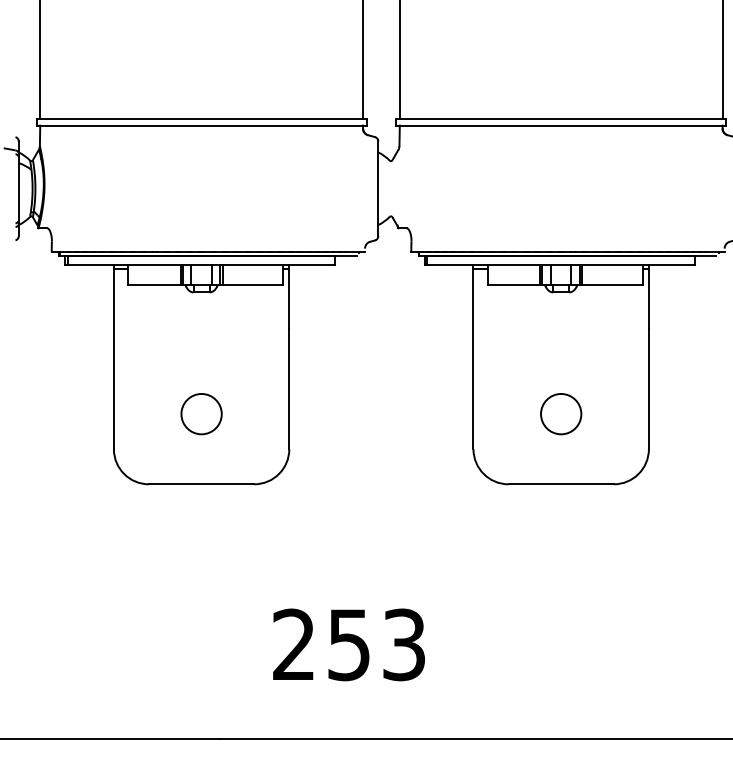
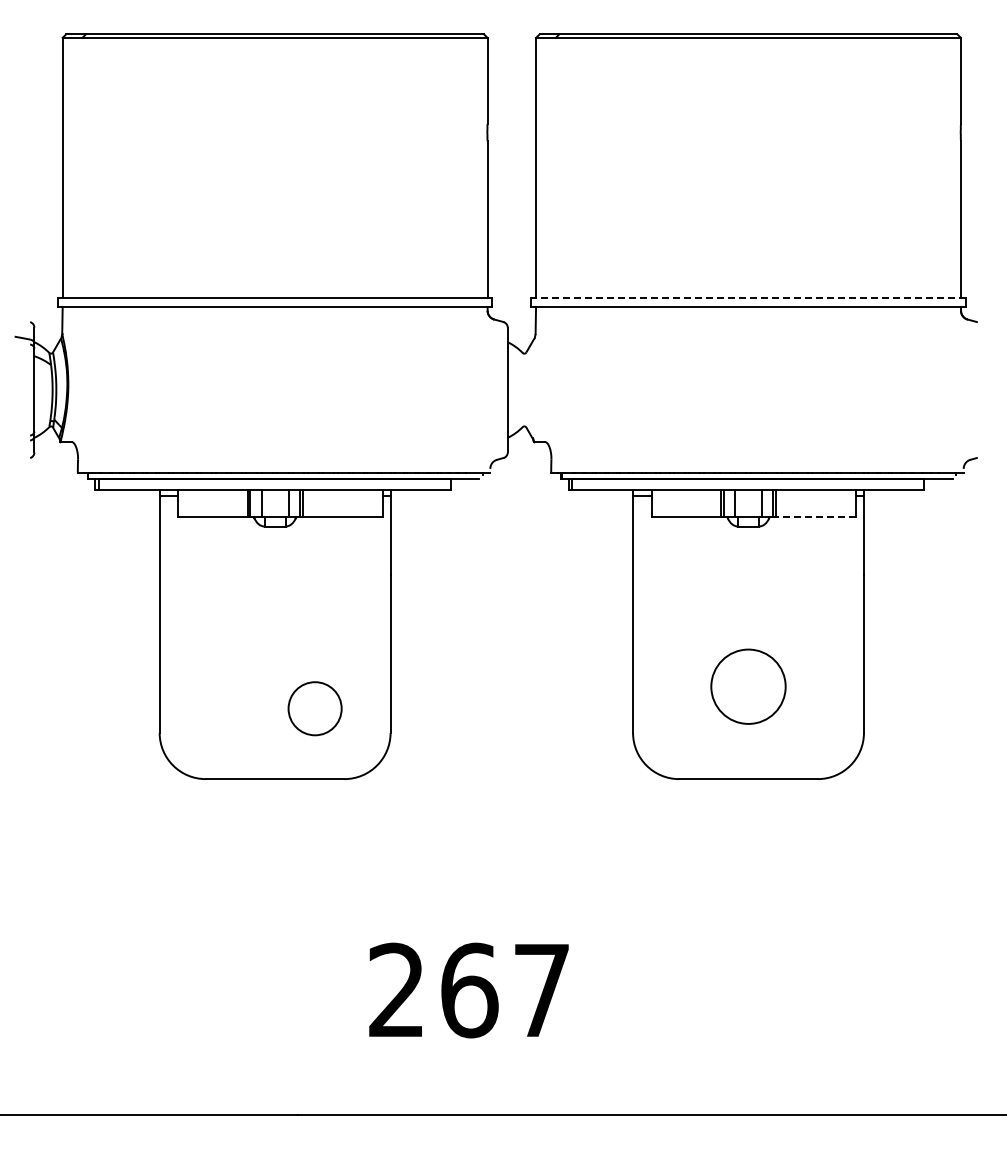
line: (561, 118) -> (748, 297), solid -> dashed
line: (612, 285) -> (815, 517), solid -> dashed
circle: (201, 413) -> (314, 708), moved
circle: (561, 413) -> (748, 686), size x1.4
text: (376, 644) -> (505, 990), 253 -> 267

